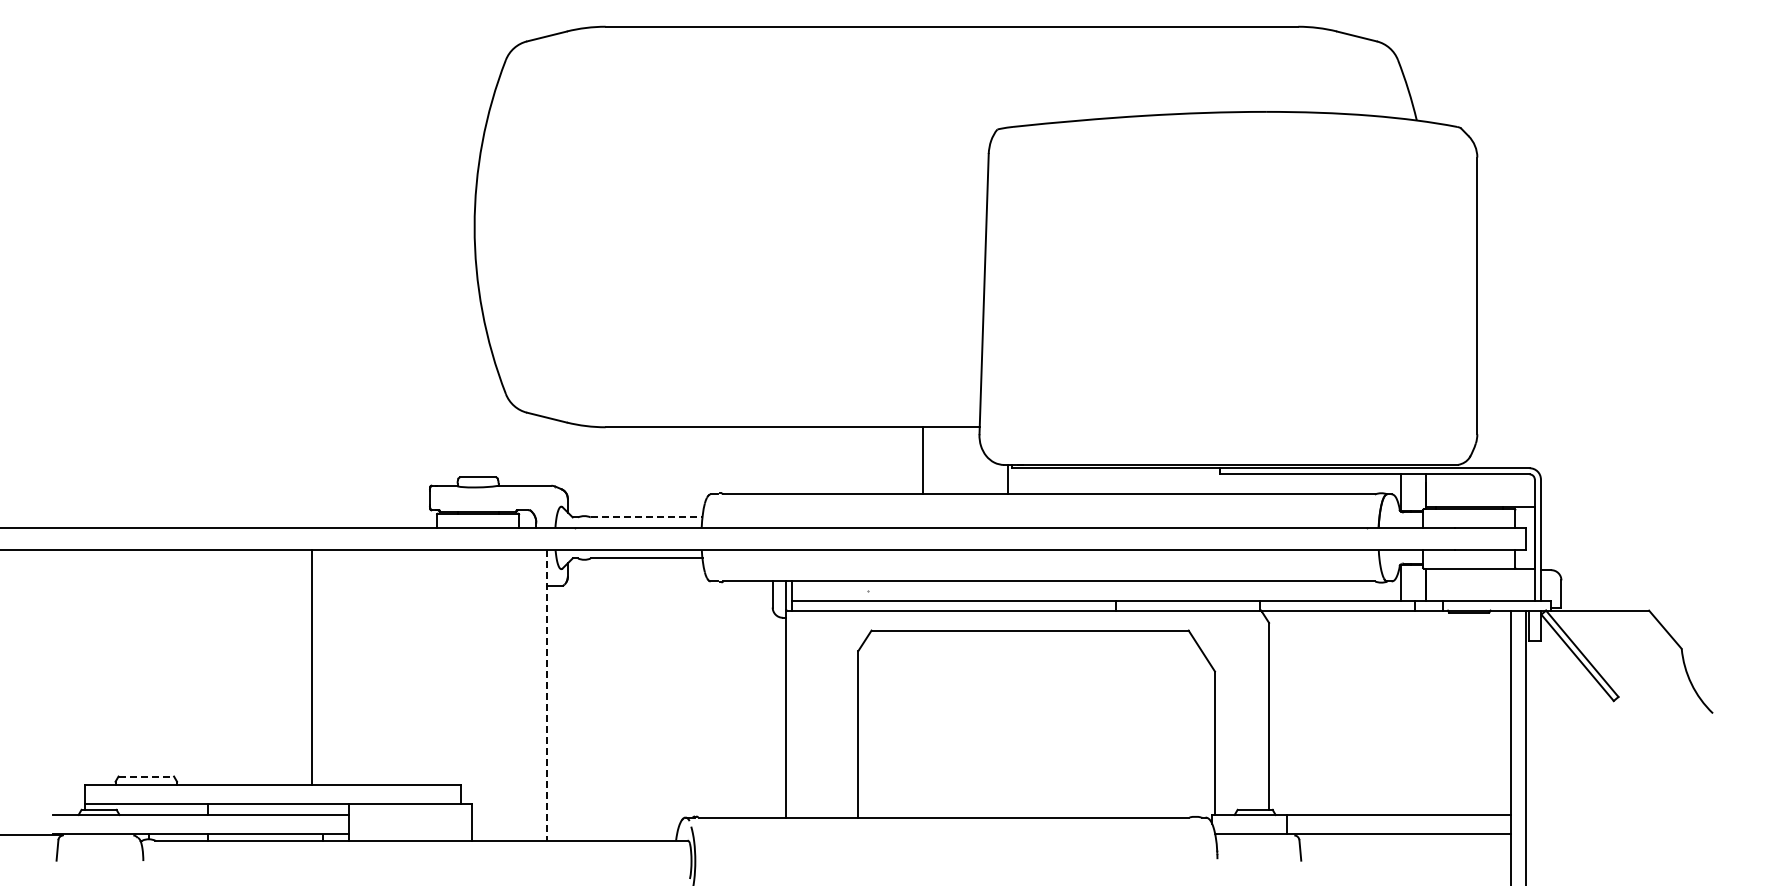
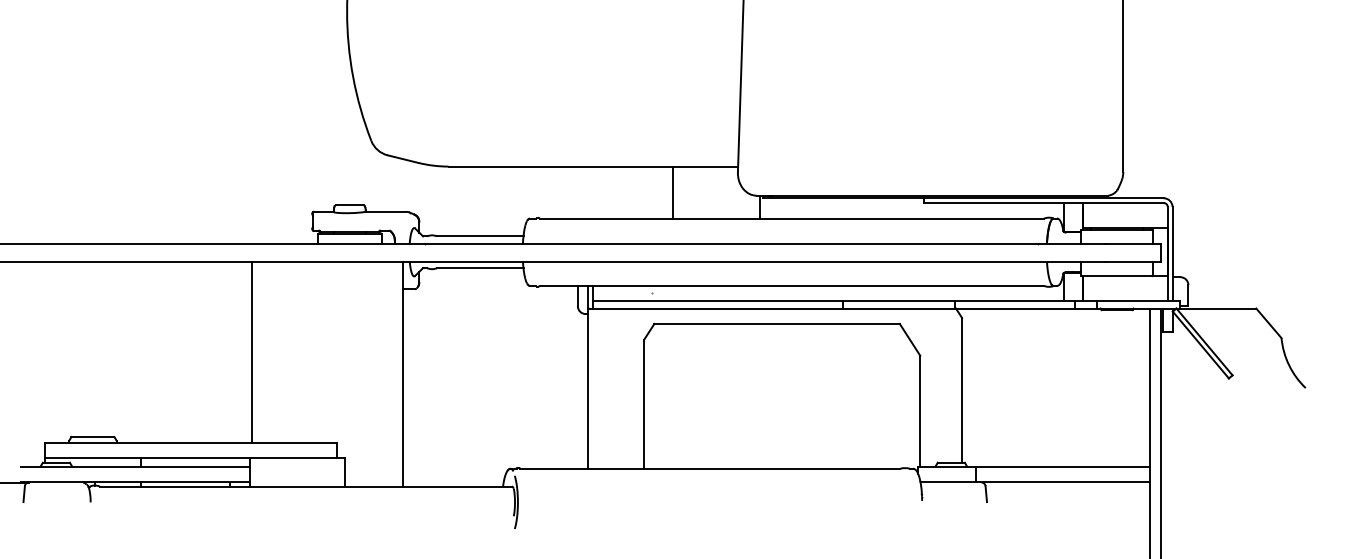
line: (922, 460) -> (672, 192), moved
line: (646, 517) -> (480, 236), dashed -> solid
line: (312, 667) -> (252, 352), moved
line: (547, 695) -> (403, 374), dashed -> solid
line: (146, 776) -> (93, 436), dashed -> solid

